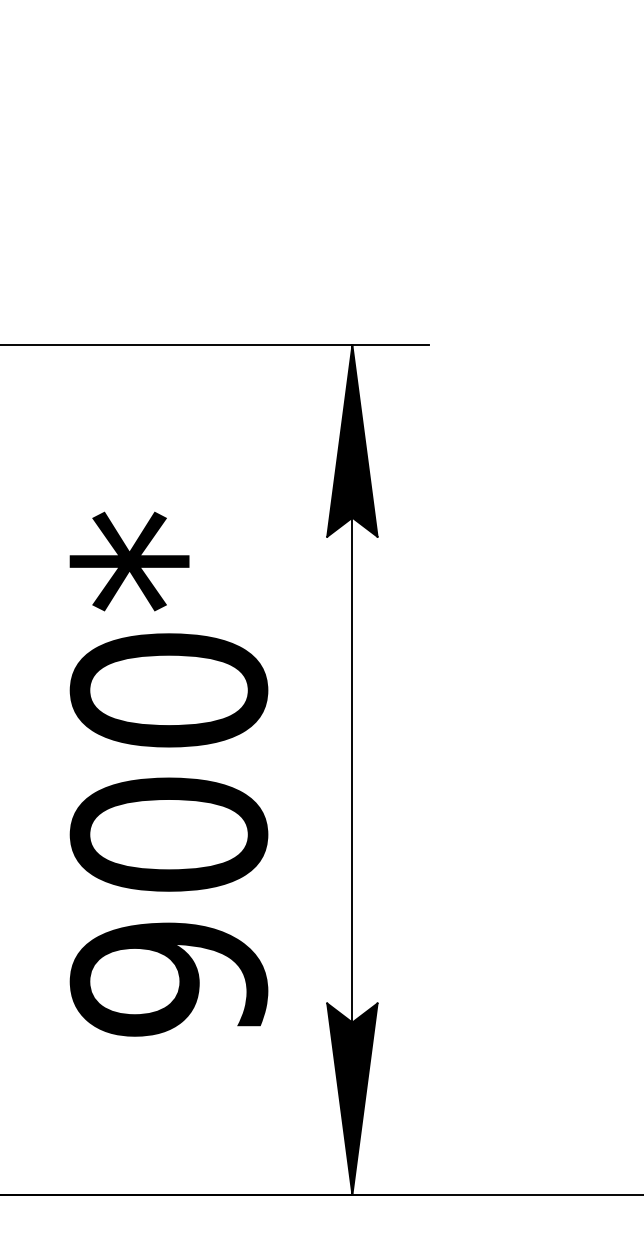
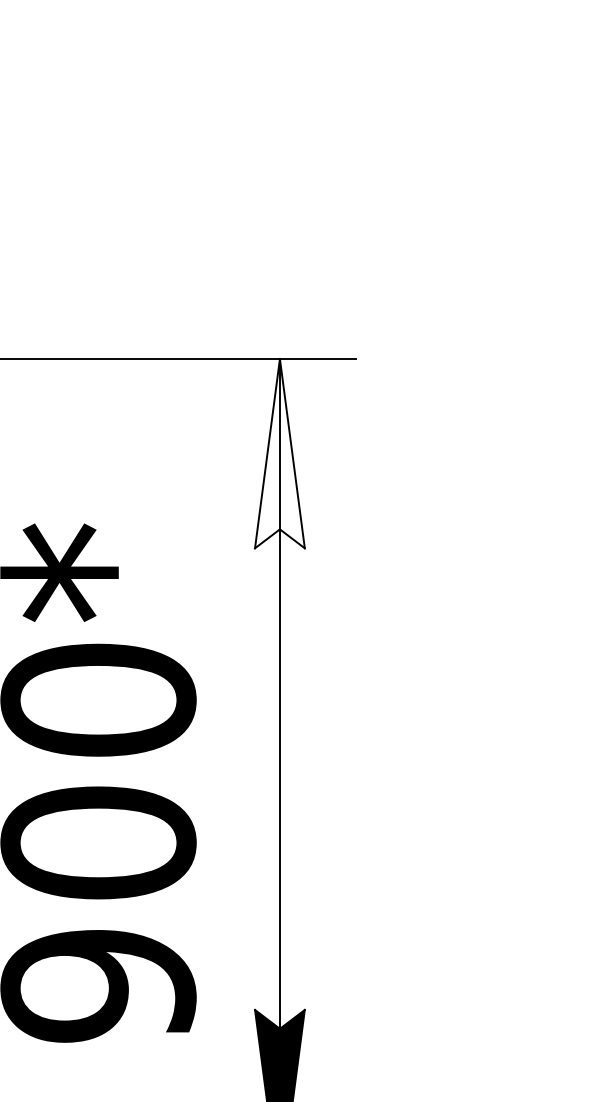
fill: (352, 440) -> (280, 453), removed

